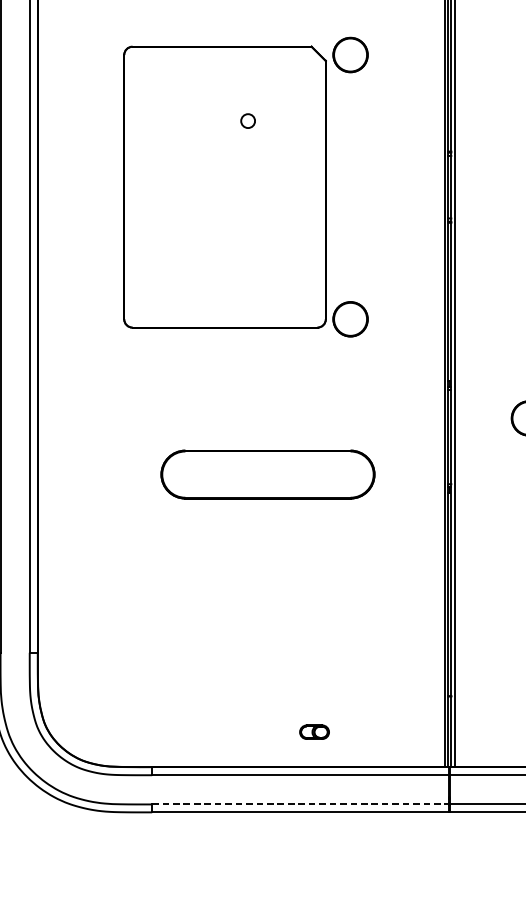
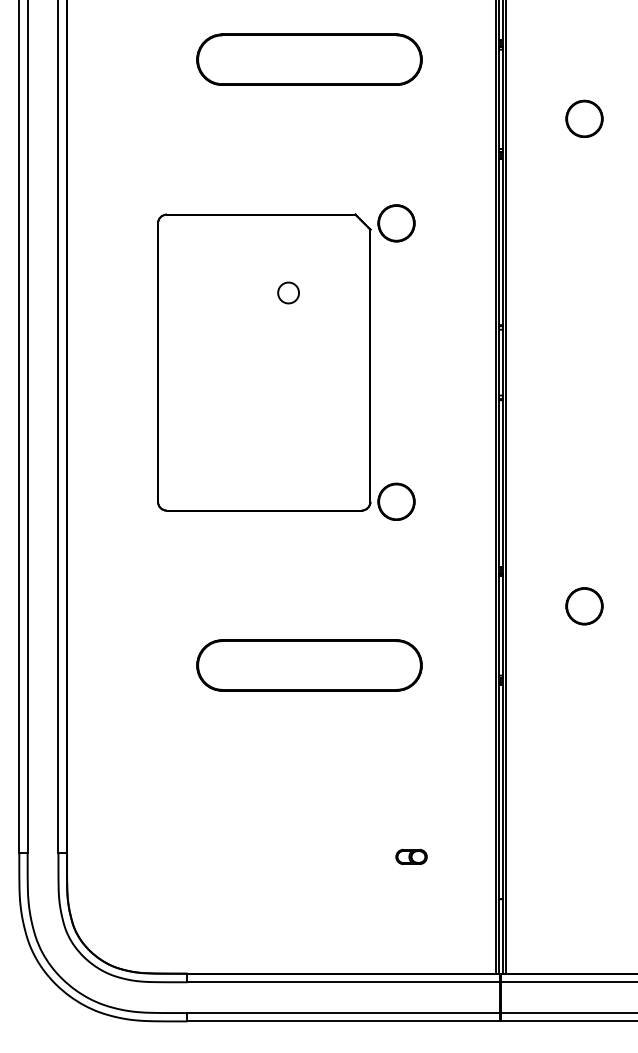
circle: (248, 120) -> (288, 292), size x1.43
part: (314, 731) -> (411, 856), moved
line: (301, 804) -> (344, 1013), dashed -> solid

